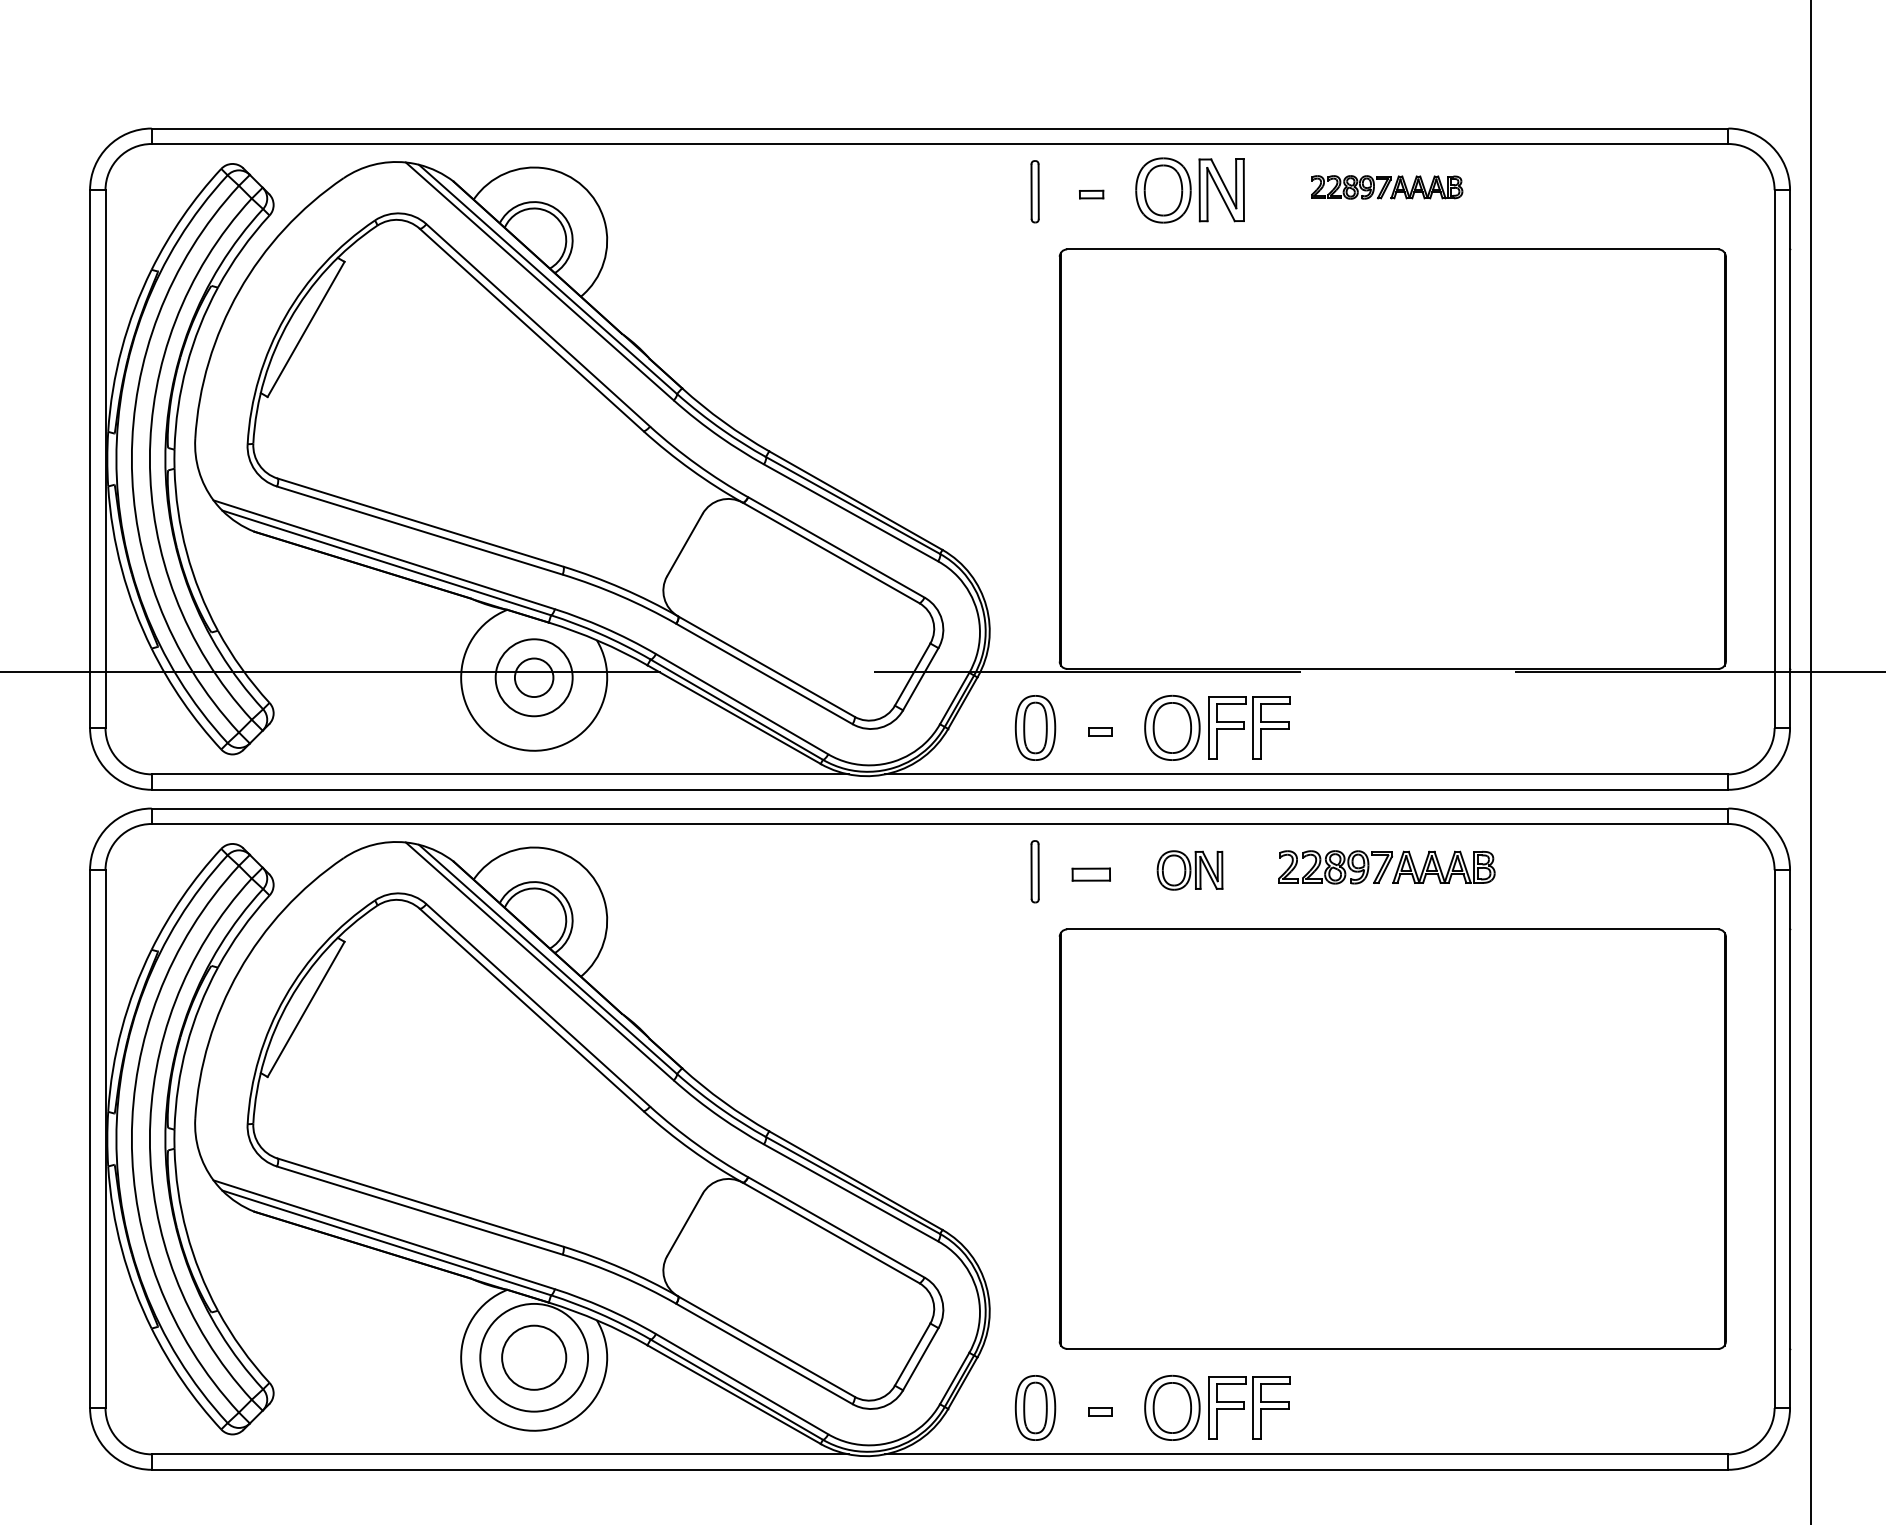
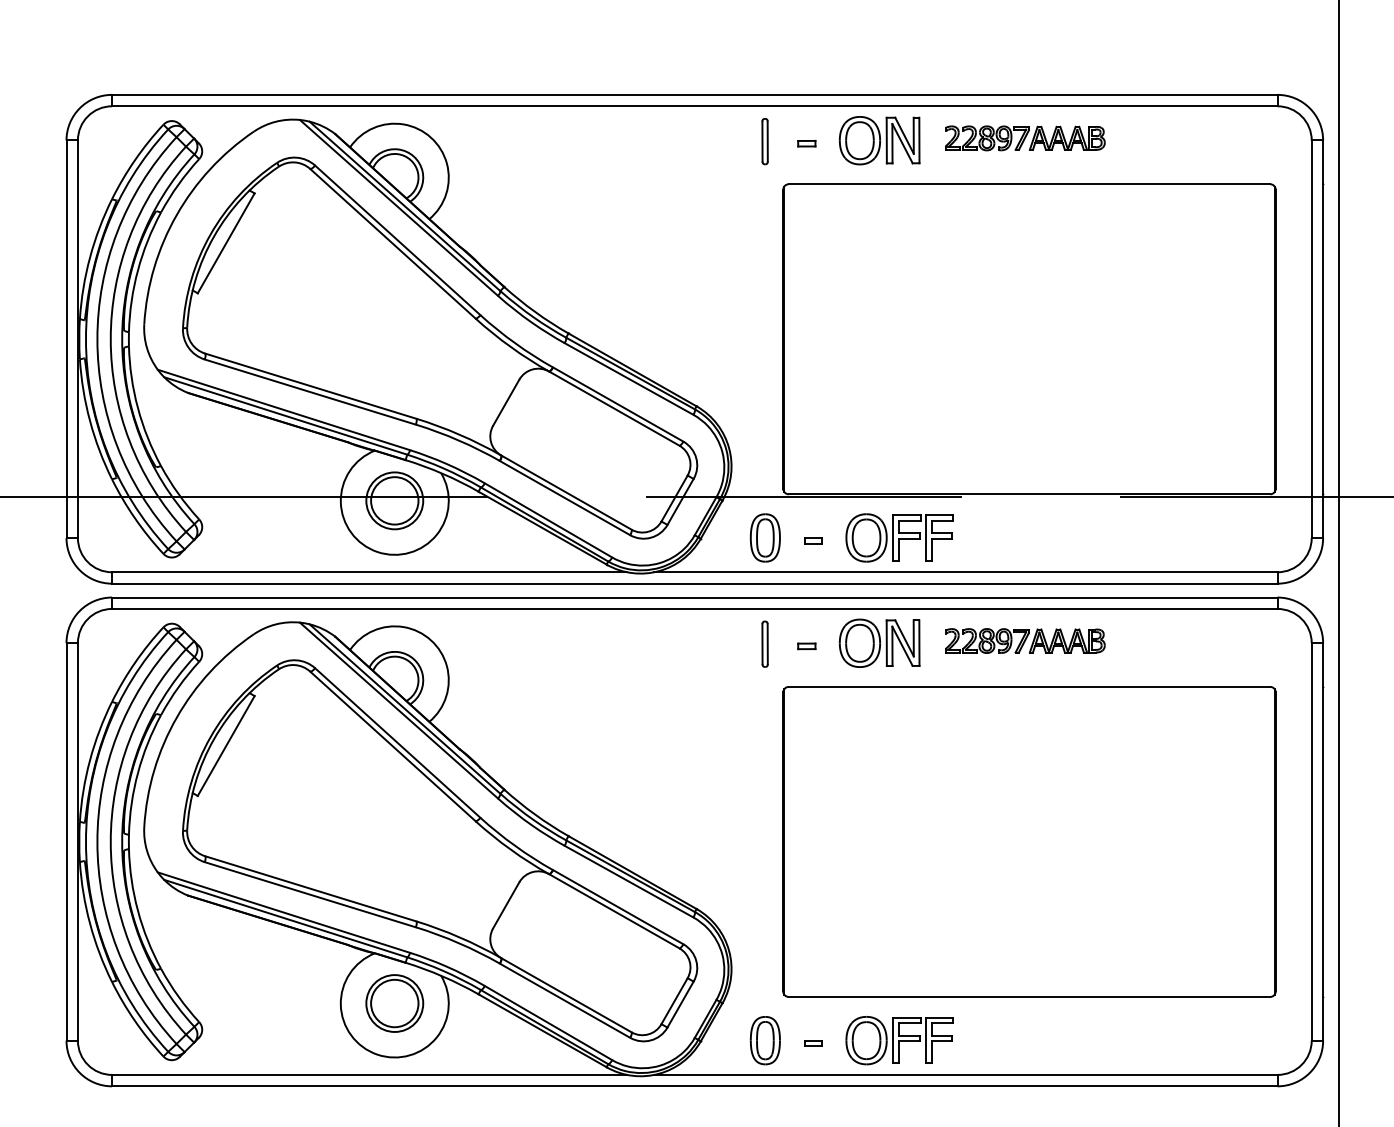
part: (1386, 187) -> (1024, 138), size x1.43
circle: (534, 677) -> (395, 500), size x1.67
part: (1189, 870) -> (879, 643), size x1.67
part: (1091, 874) -> (806, 646), size x0.62
circle: (533, 1357) -> (394, 1003), size x0.71

